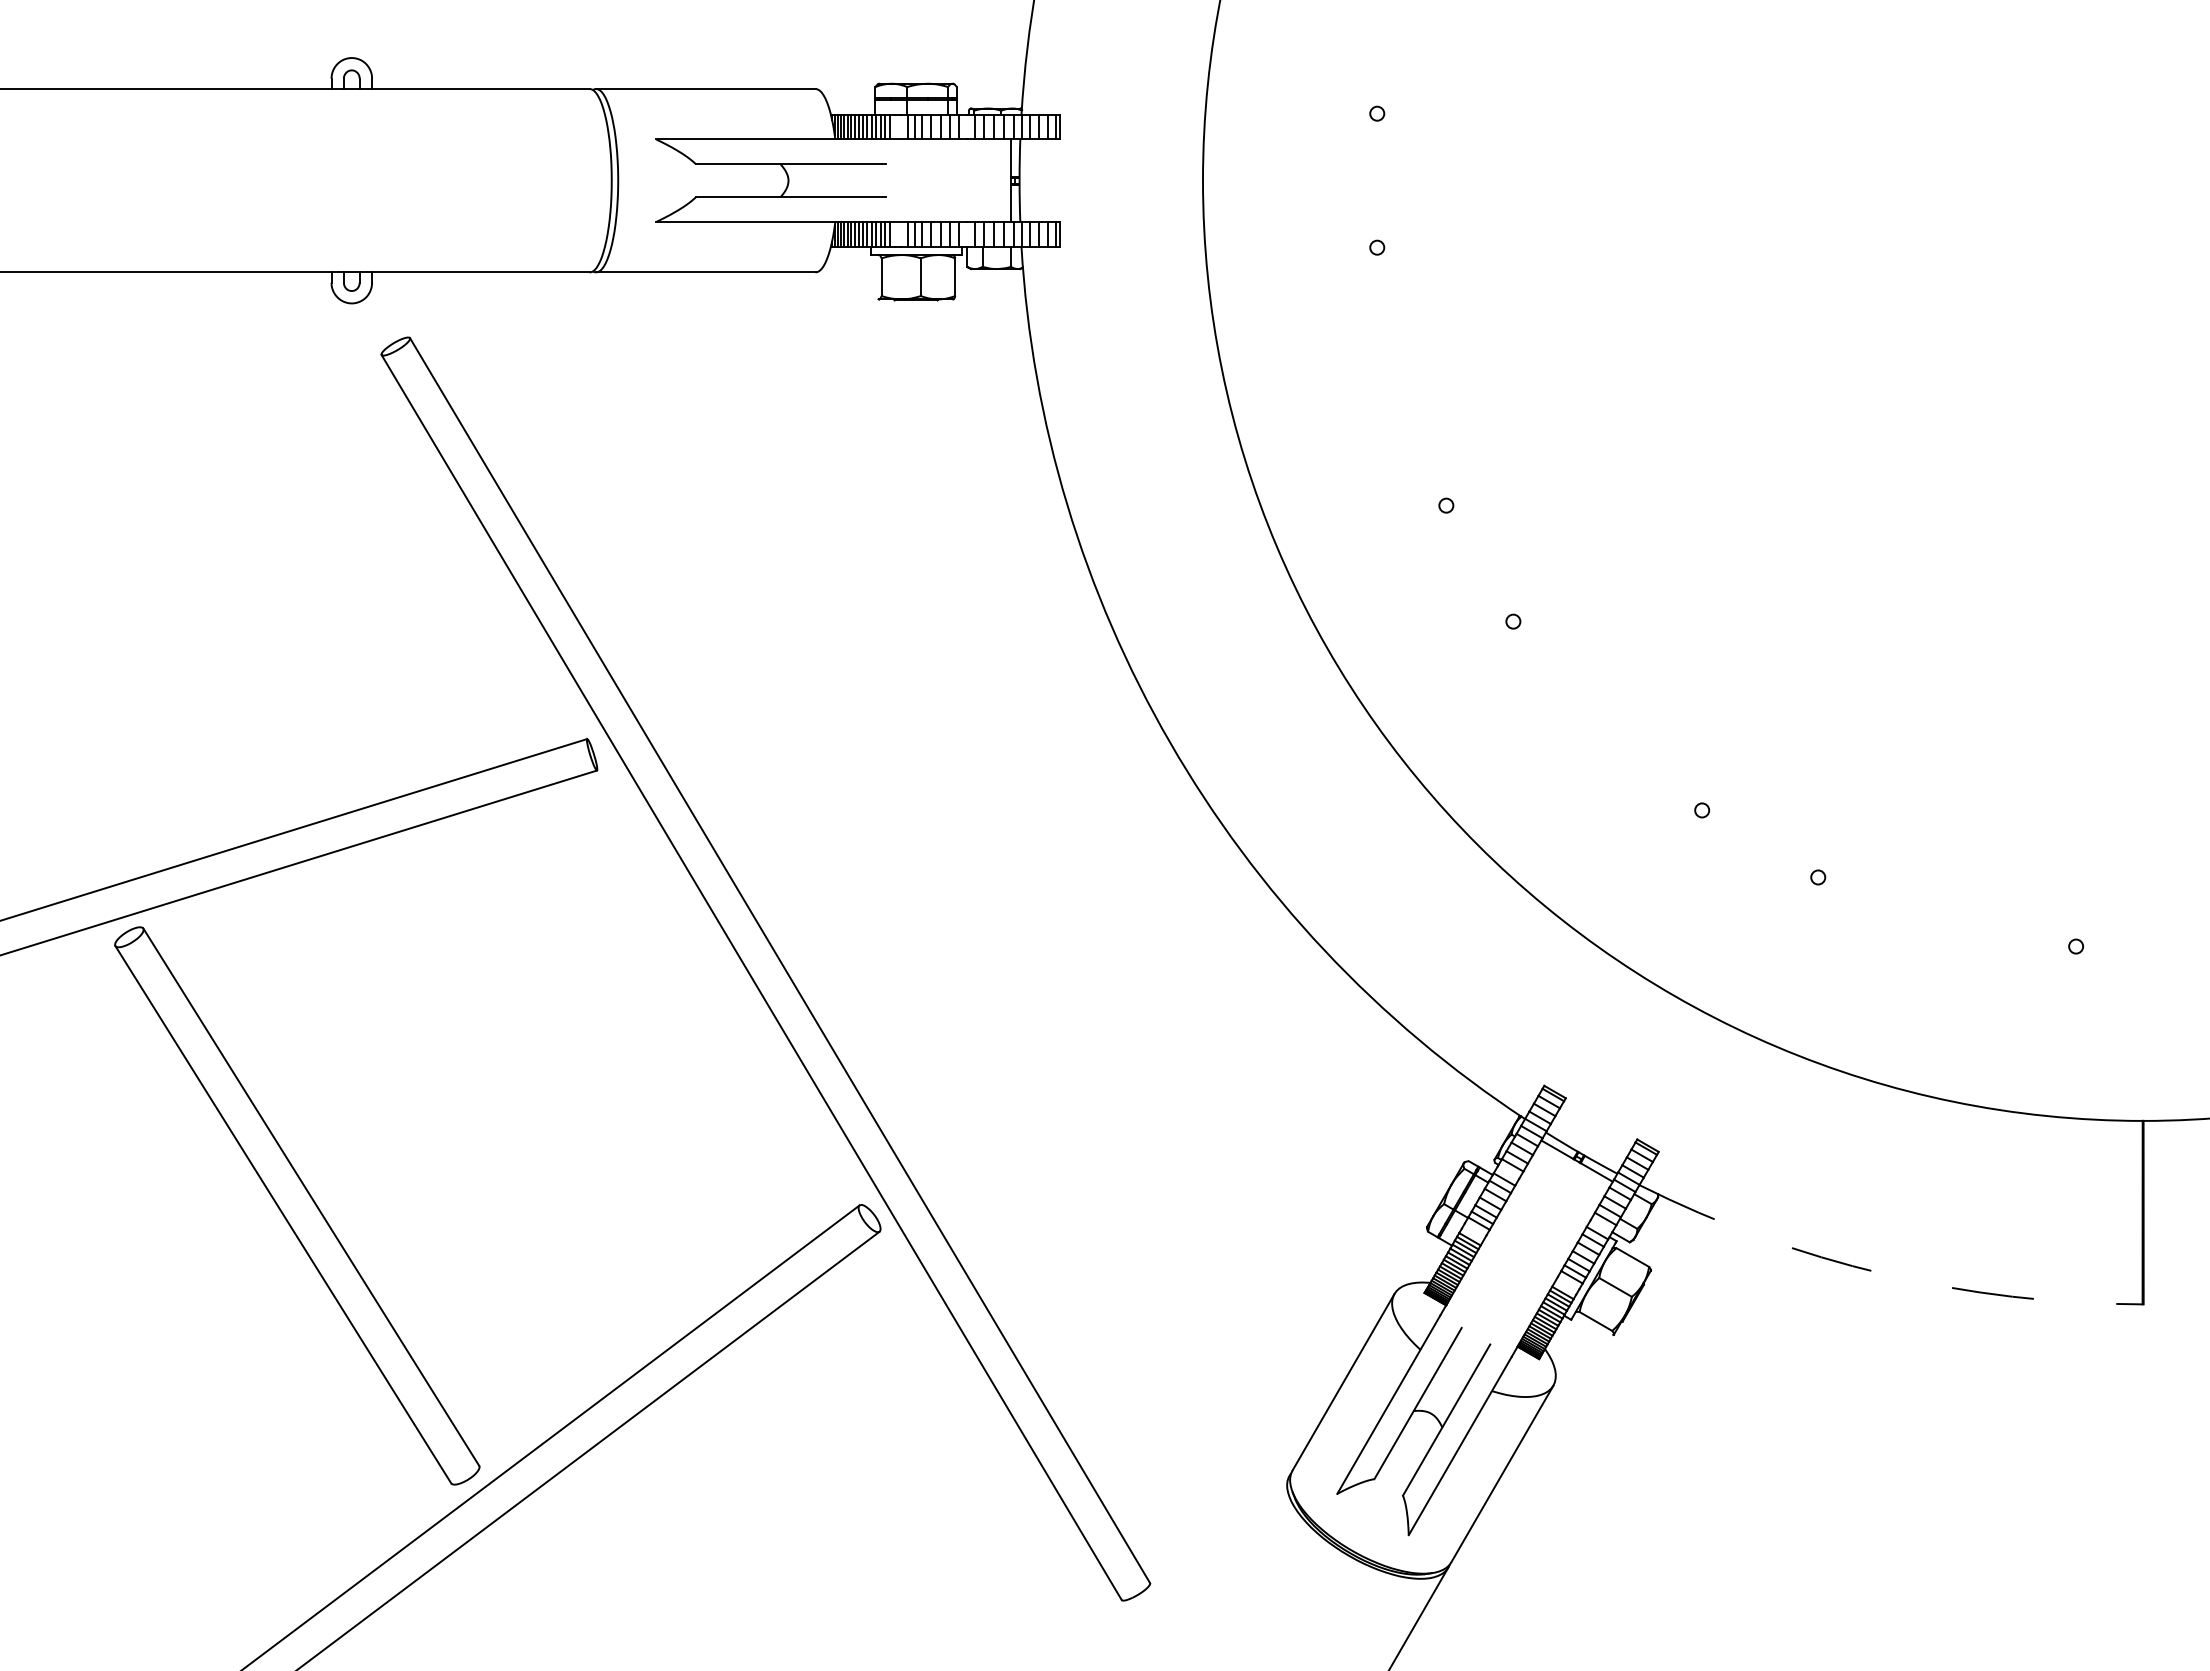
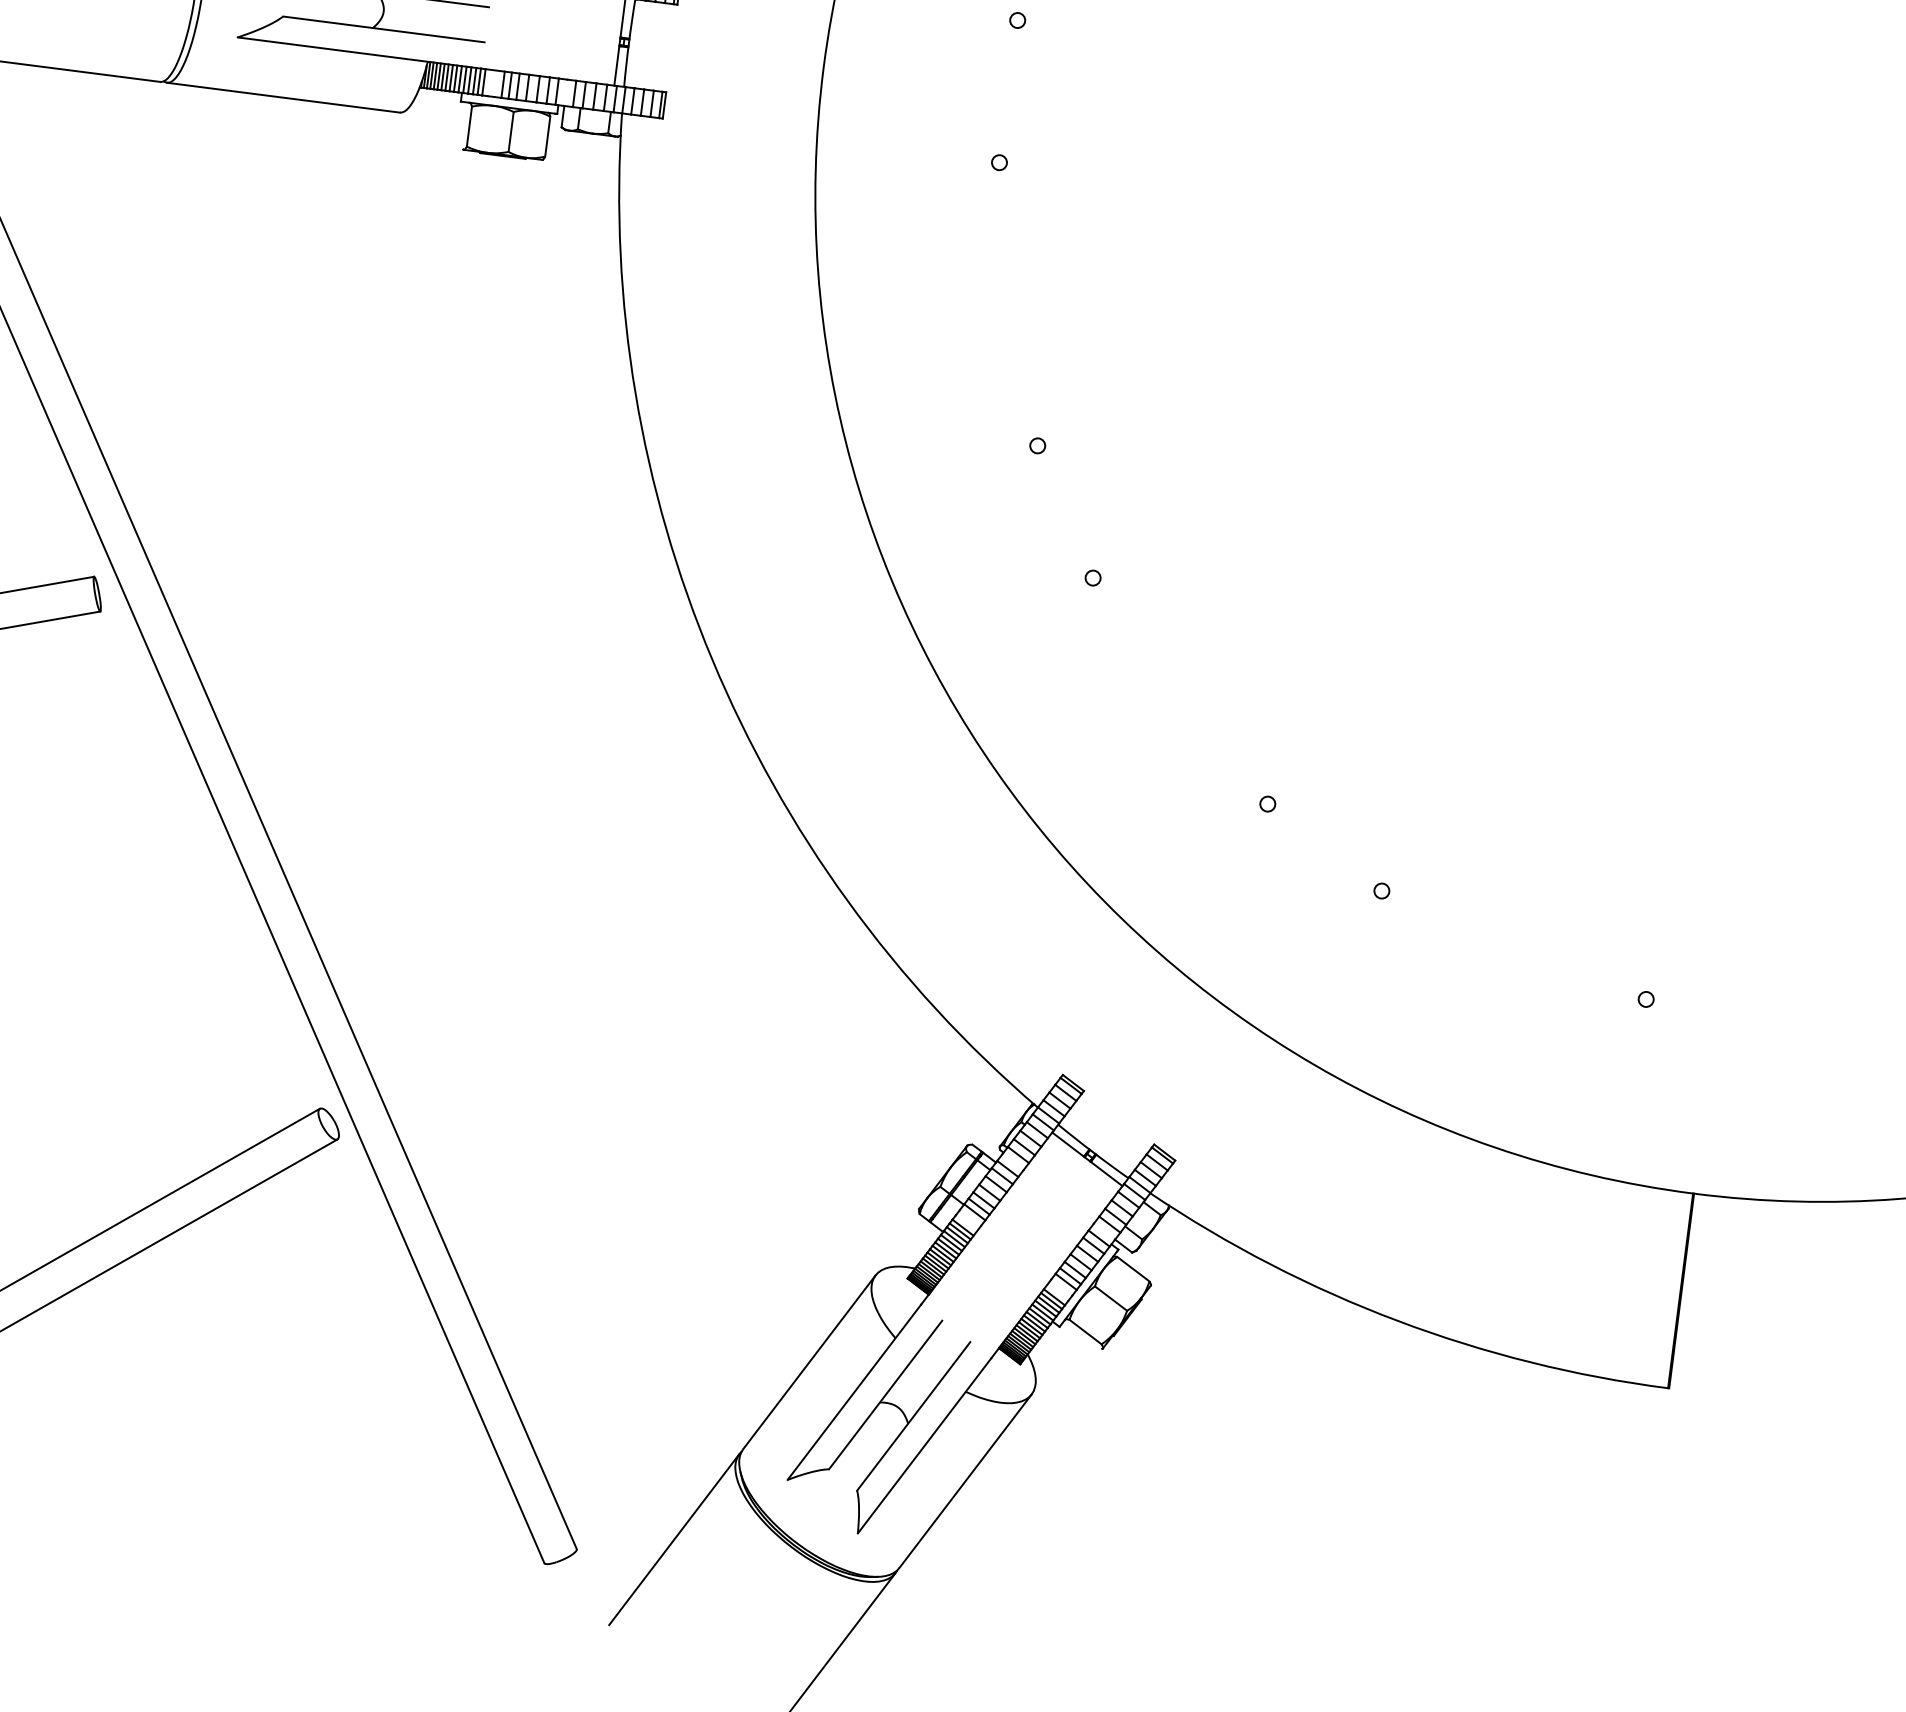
arc: (1884, 1274) -> (1398, 1321), dashed -> solid
line: (1239, 1562) -> (674, 1539), added

